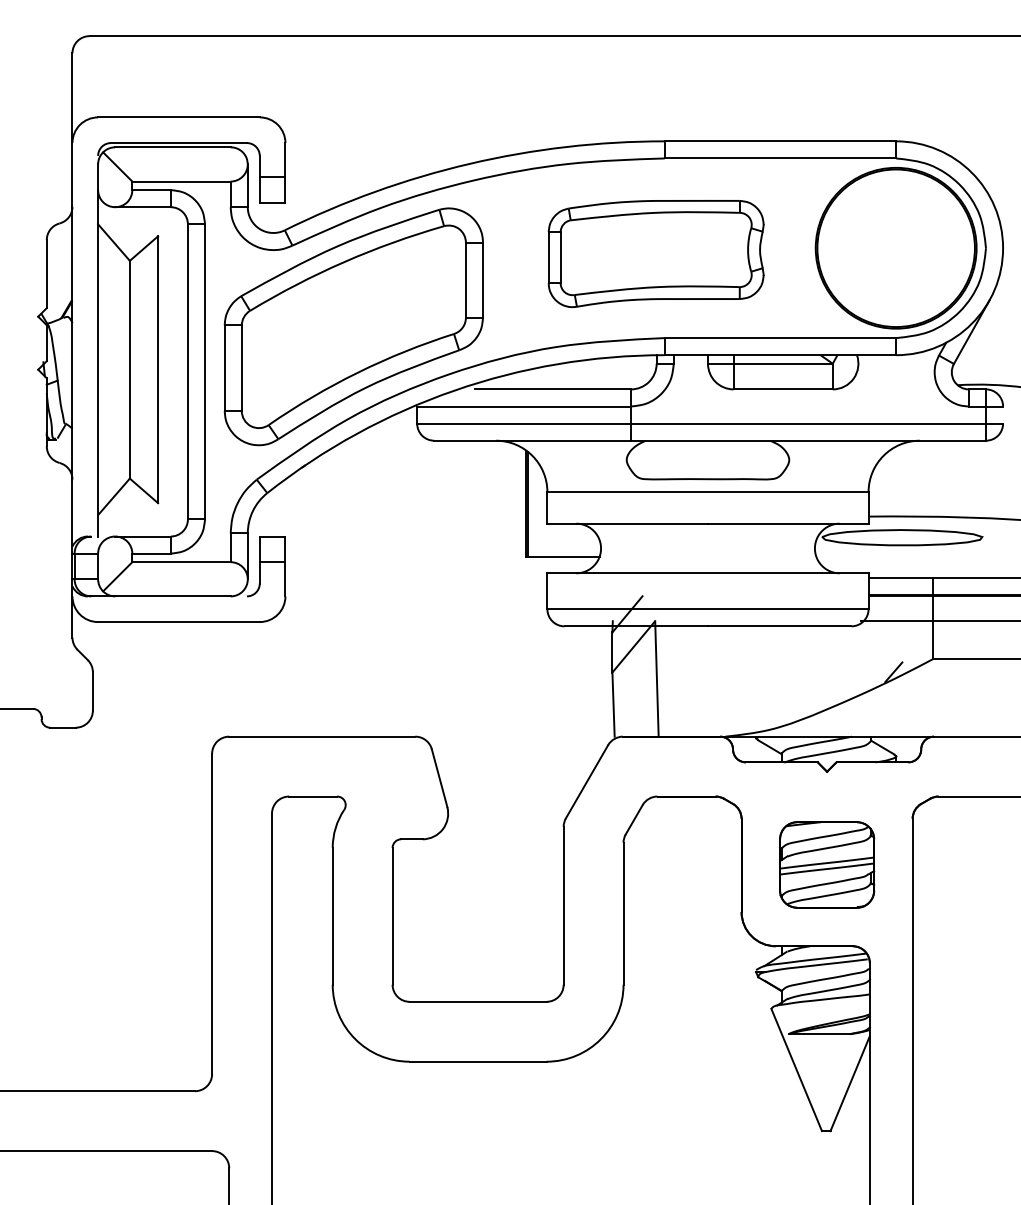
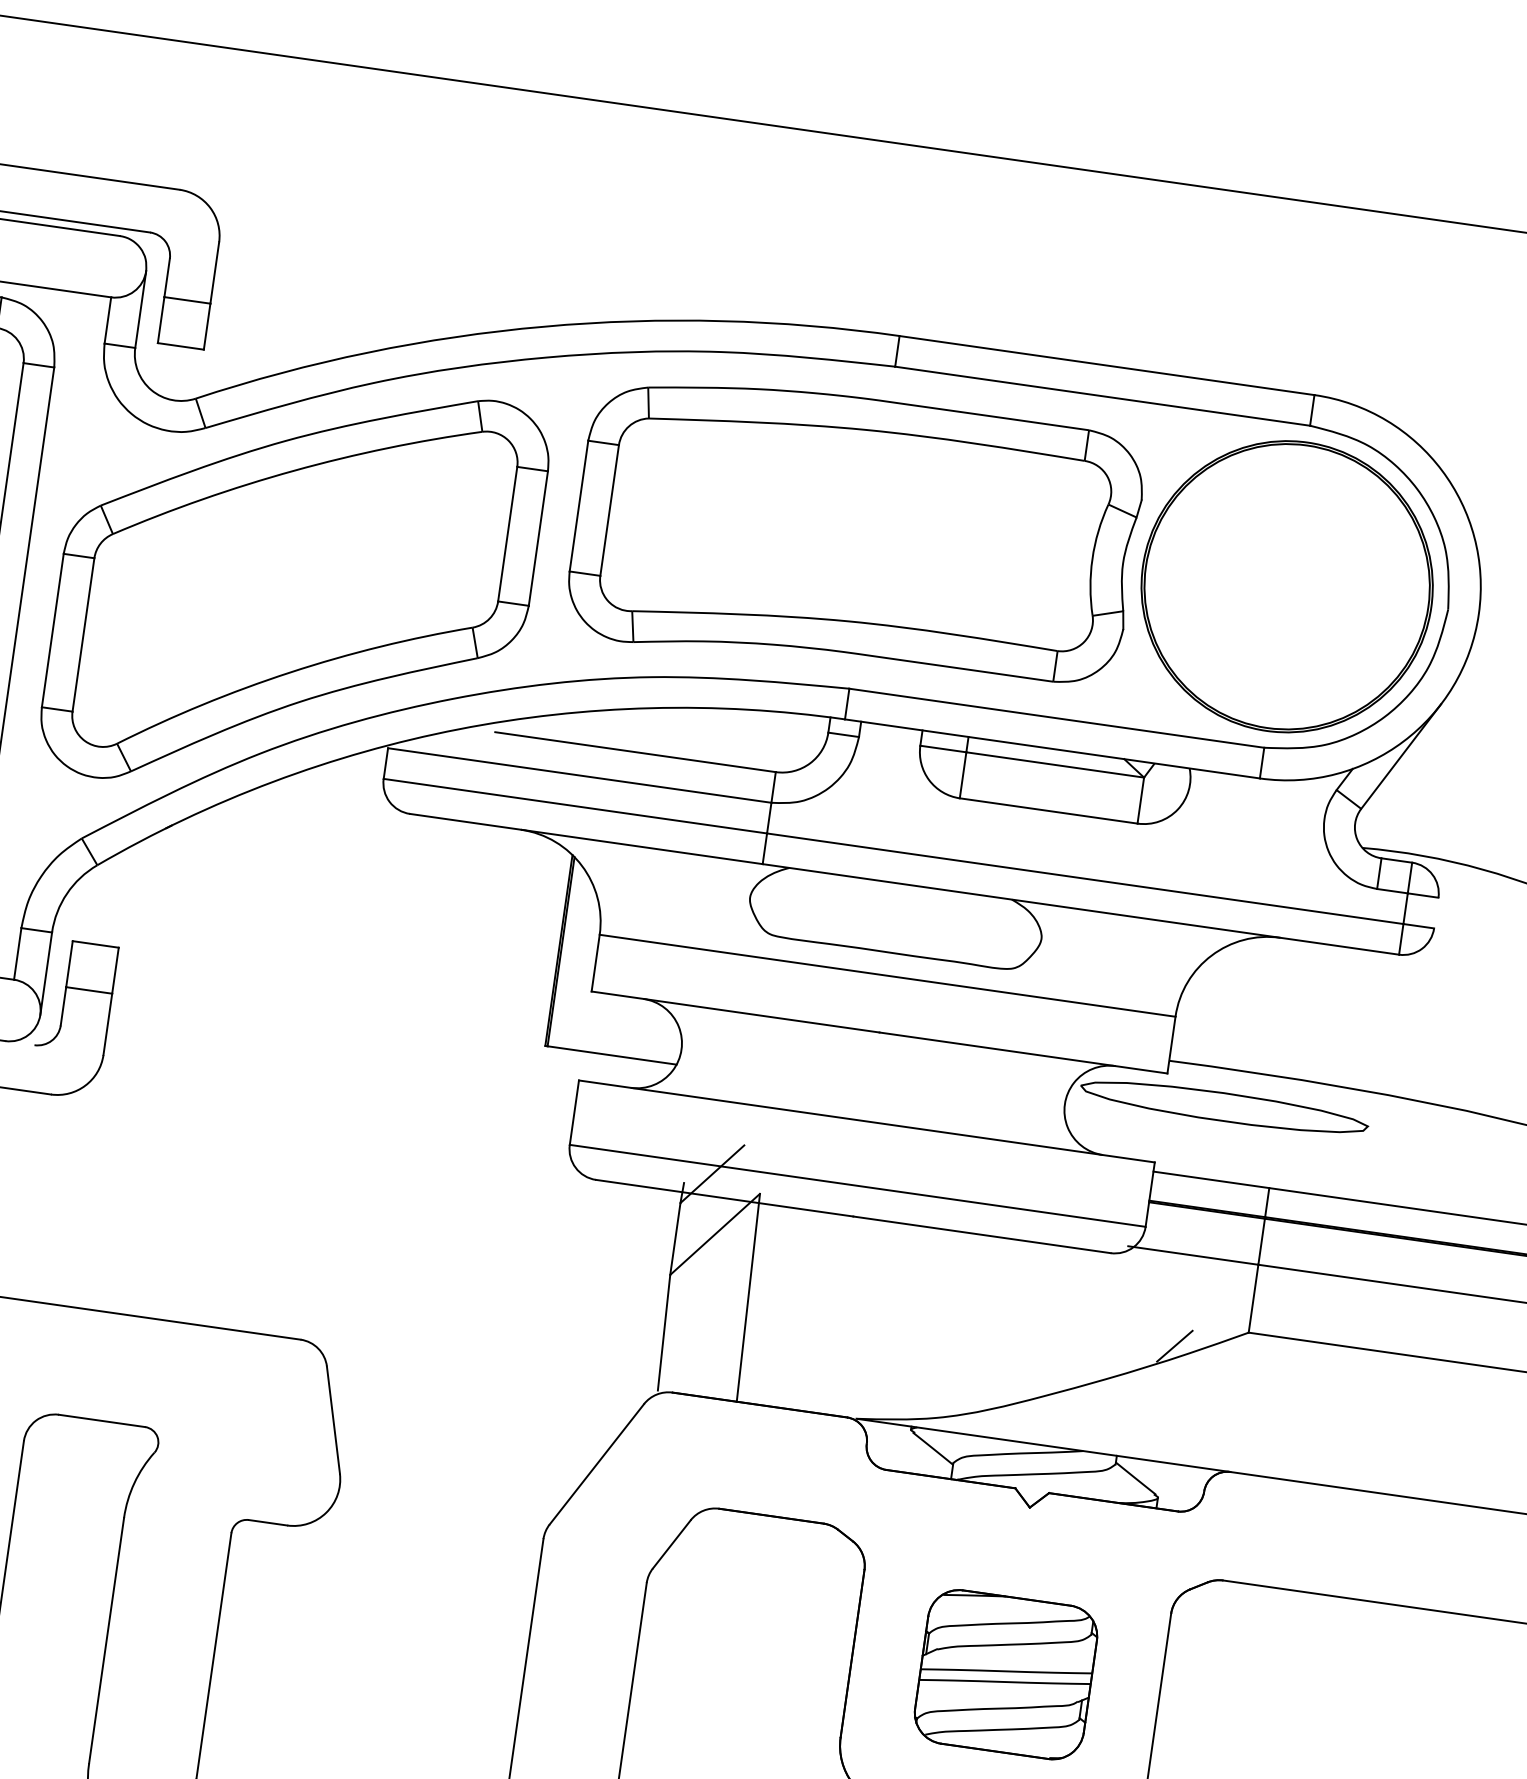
part: (655, 253) -> (854, 534), size x1.43

